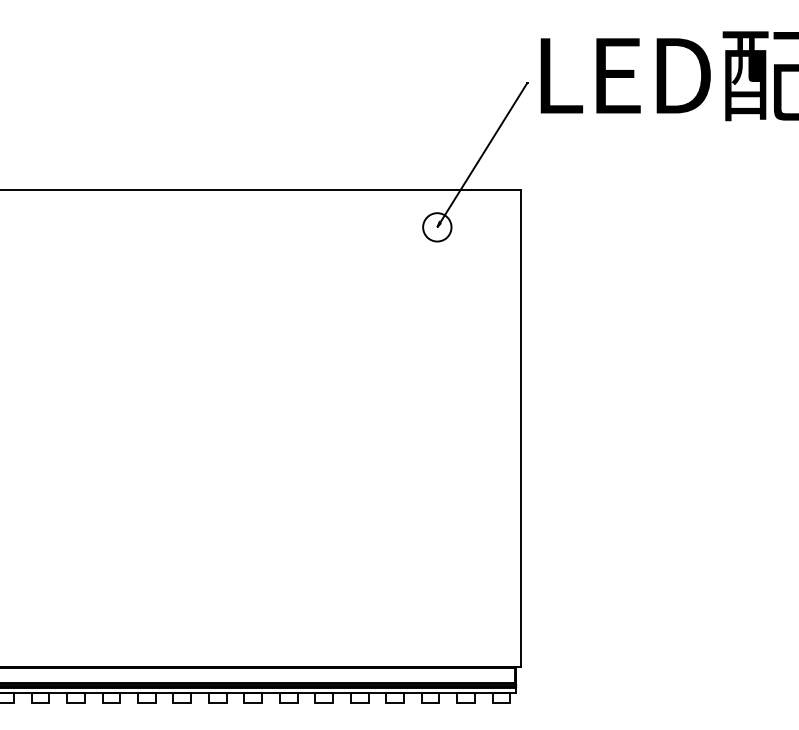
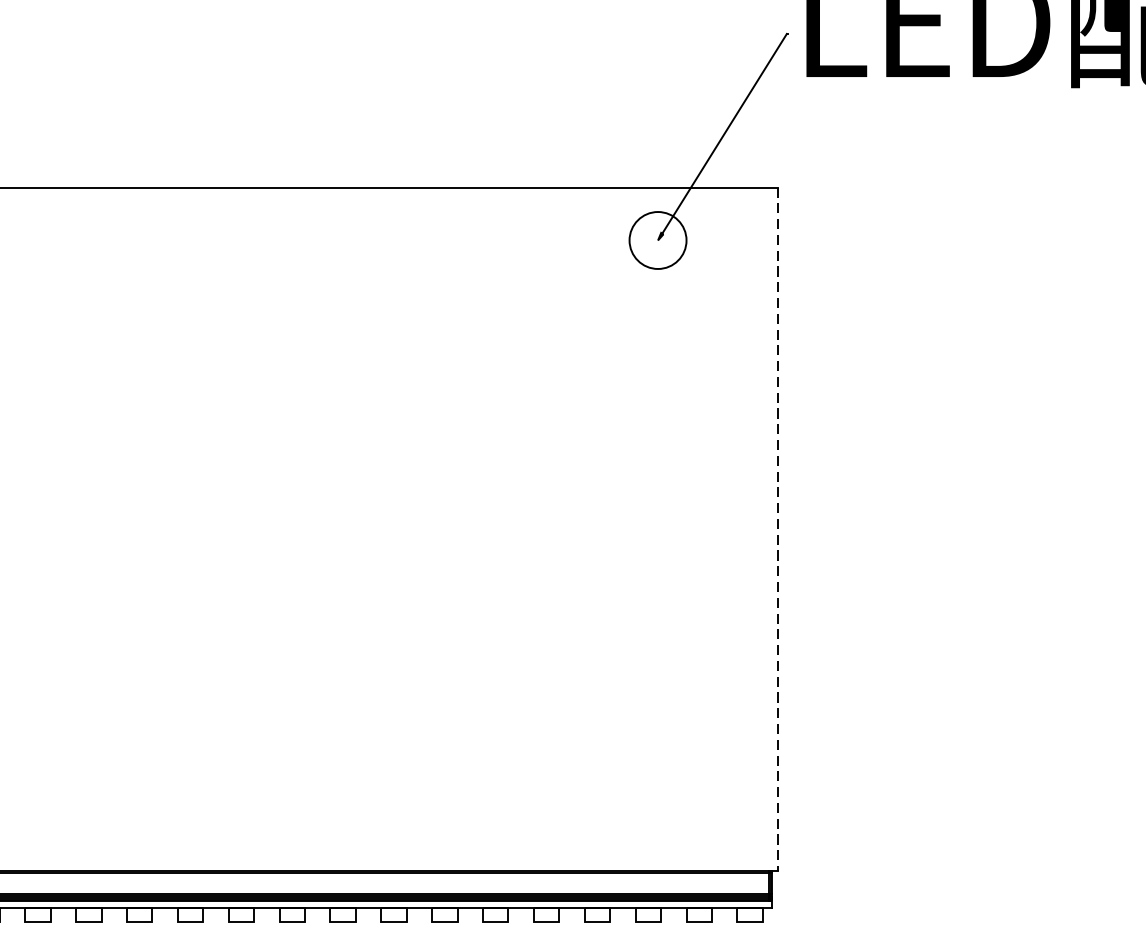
circle: (437, 227) -> (658, 240), size x1.4
line: (521, 429) -> (778, 530), solid -> dashed

